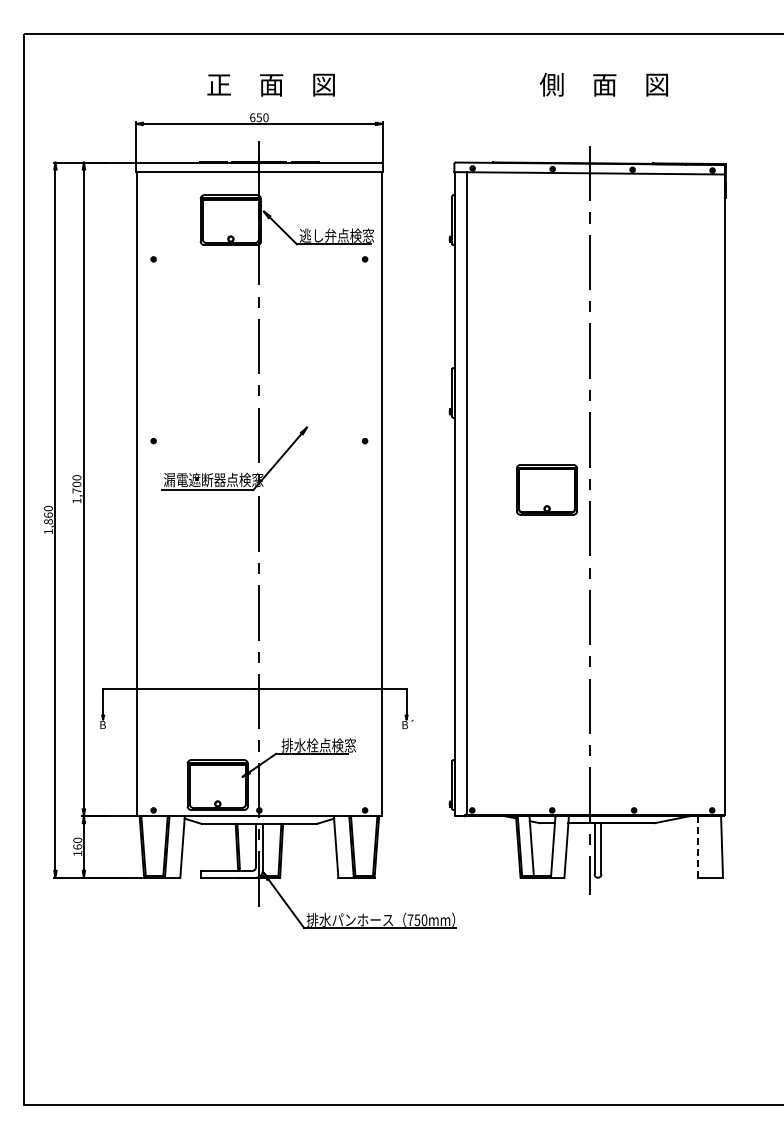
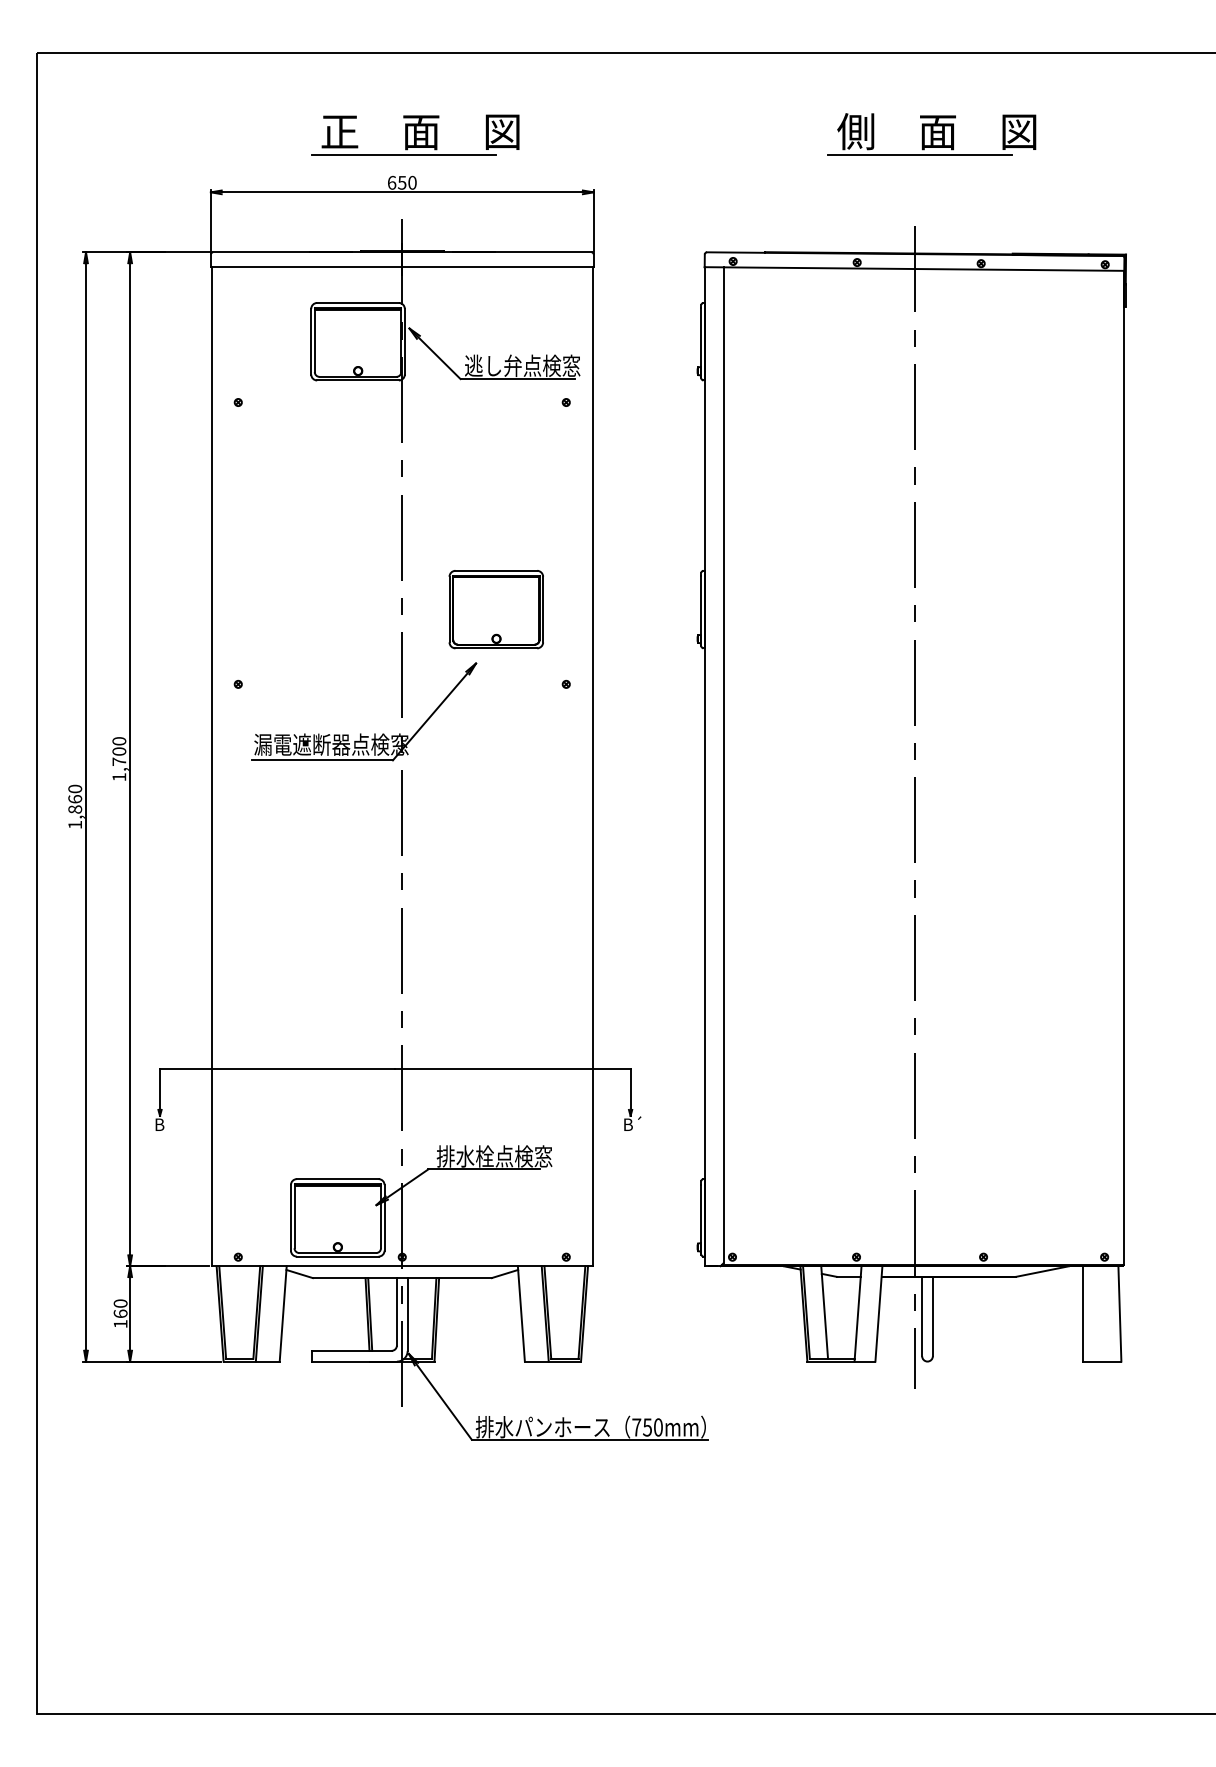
line: (259, 99) -> (402, 154), added
line: (593, 99) -> (920, 154), added
part: (546, 489) -> (495, 608), moved
line: (698, 846) -> (1083, 1313), dashed -> solid

